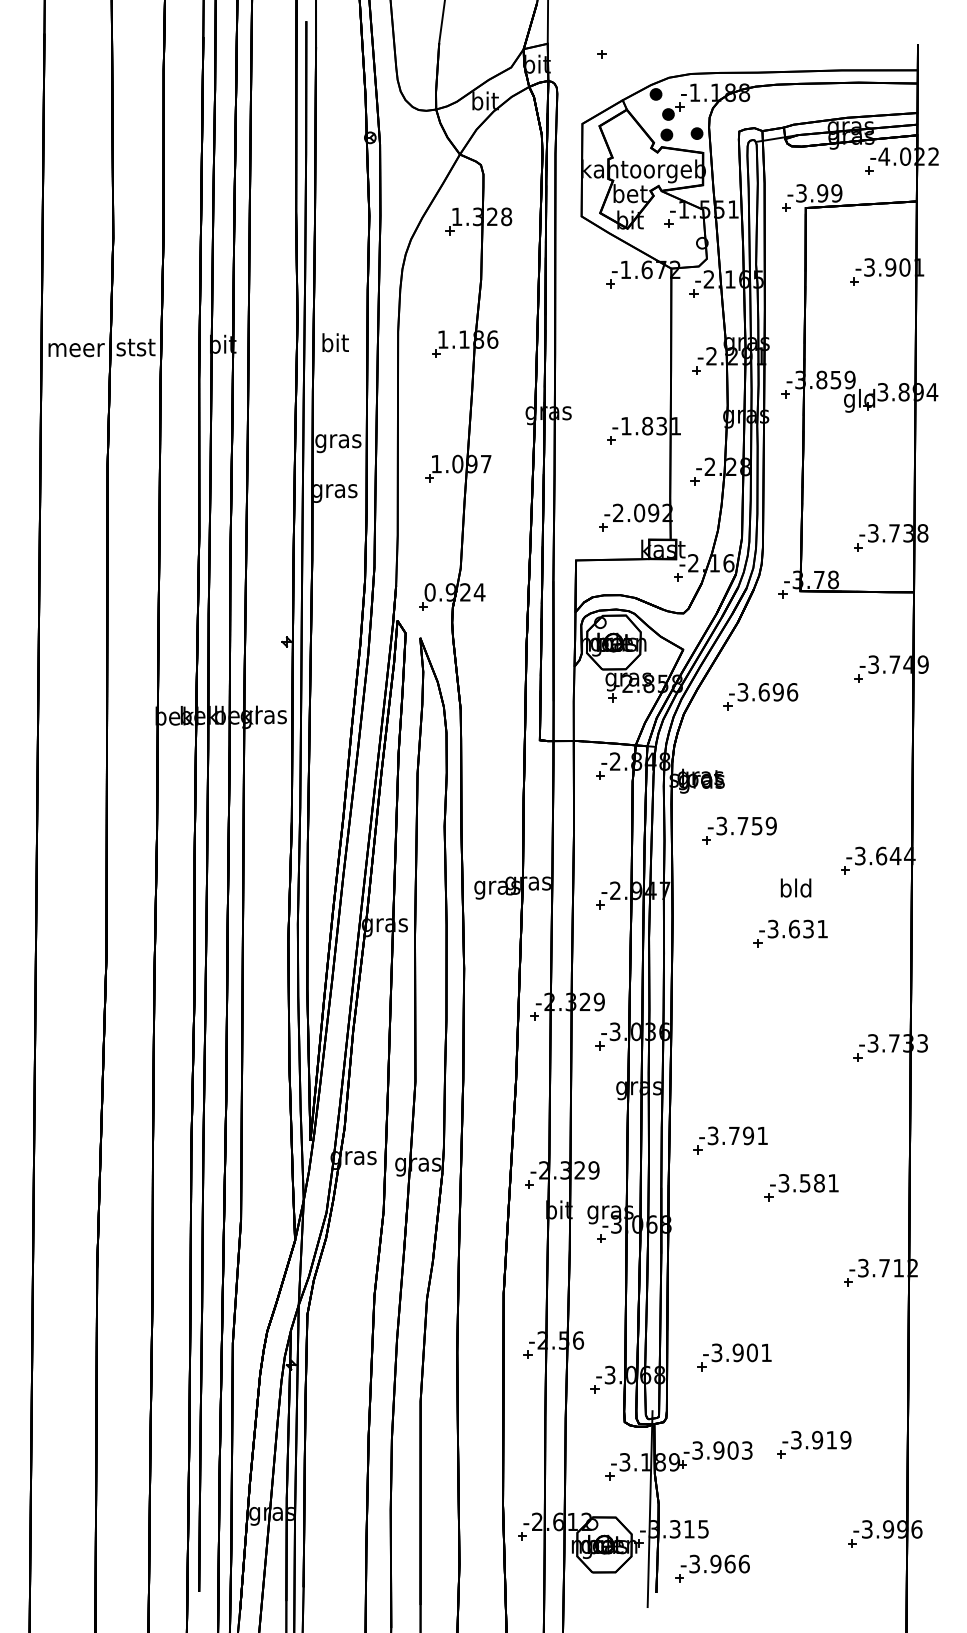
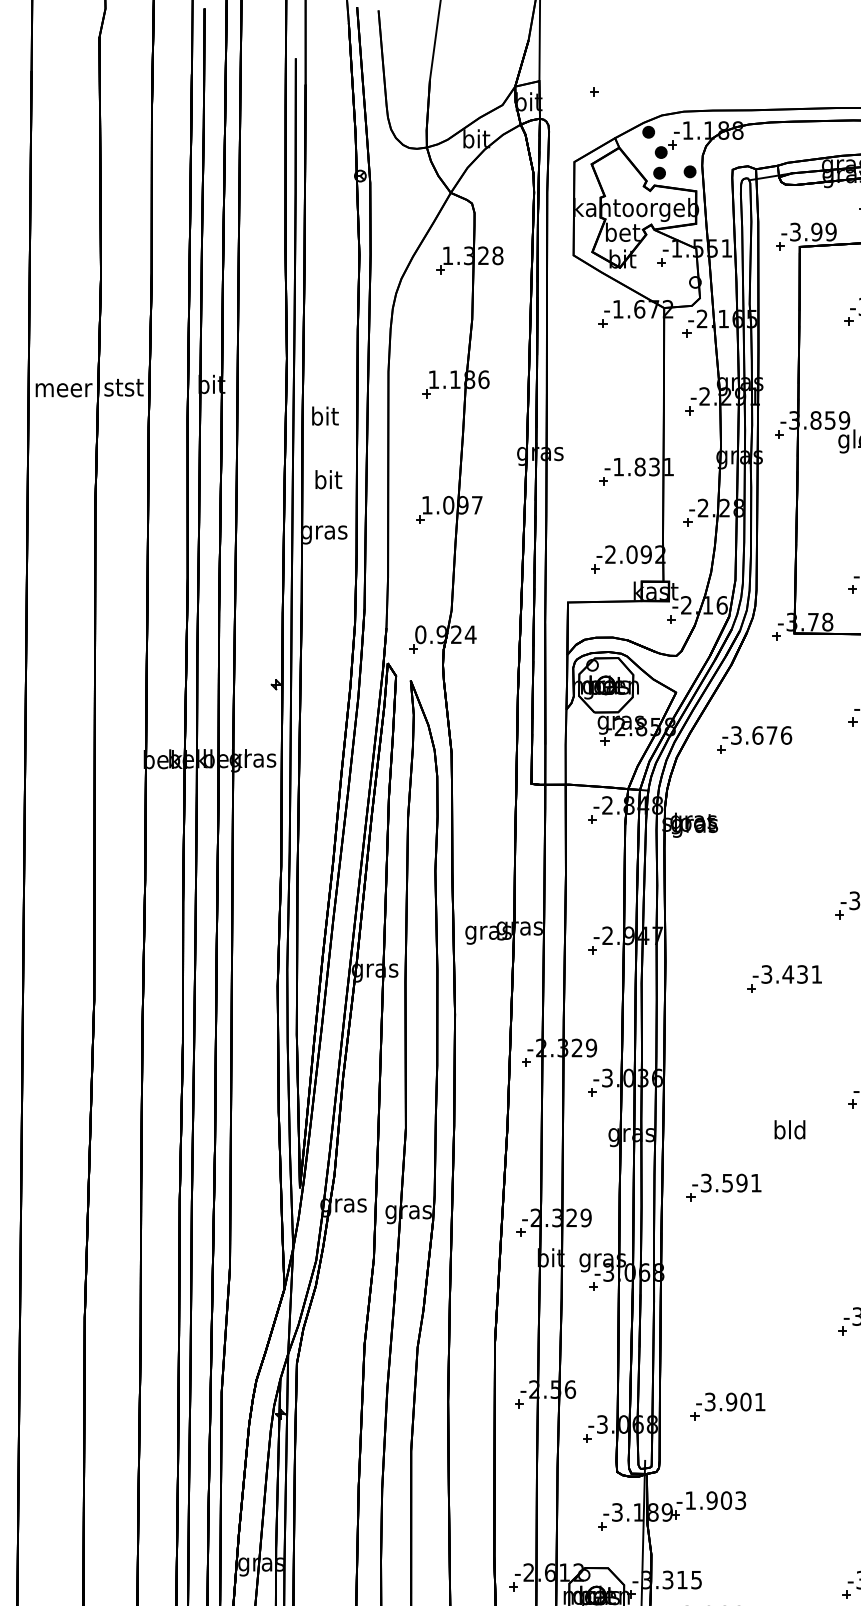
text: (335, 342) -> (325, 415), moved
text: (338, 441) -> (328, 482), gras -> bit
text: (777, 692) -> (771, 735), -3.696 -> -3.676
part: (739, 830) -> (732, 874), removed
text: (795, 887) -> (789, 1129), moved
text: (794, 928) -> (788, 973), -3.631 -> -3.431
text: (734, 1136) -> (727, 1183), -3.791 -> -3.591
part: (801, 1187) -> (795, 1235), removed
part: (814, 1444) -> (808, 1494), removed
text: (697, 1450) -> (690, 1500), -3.903 -> -1.903

